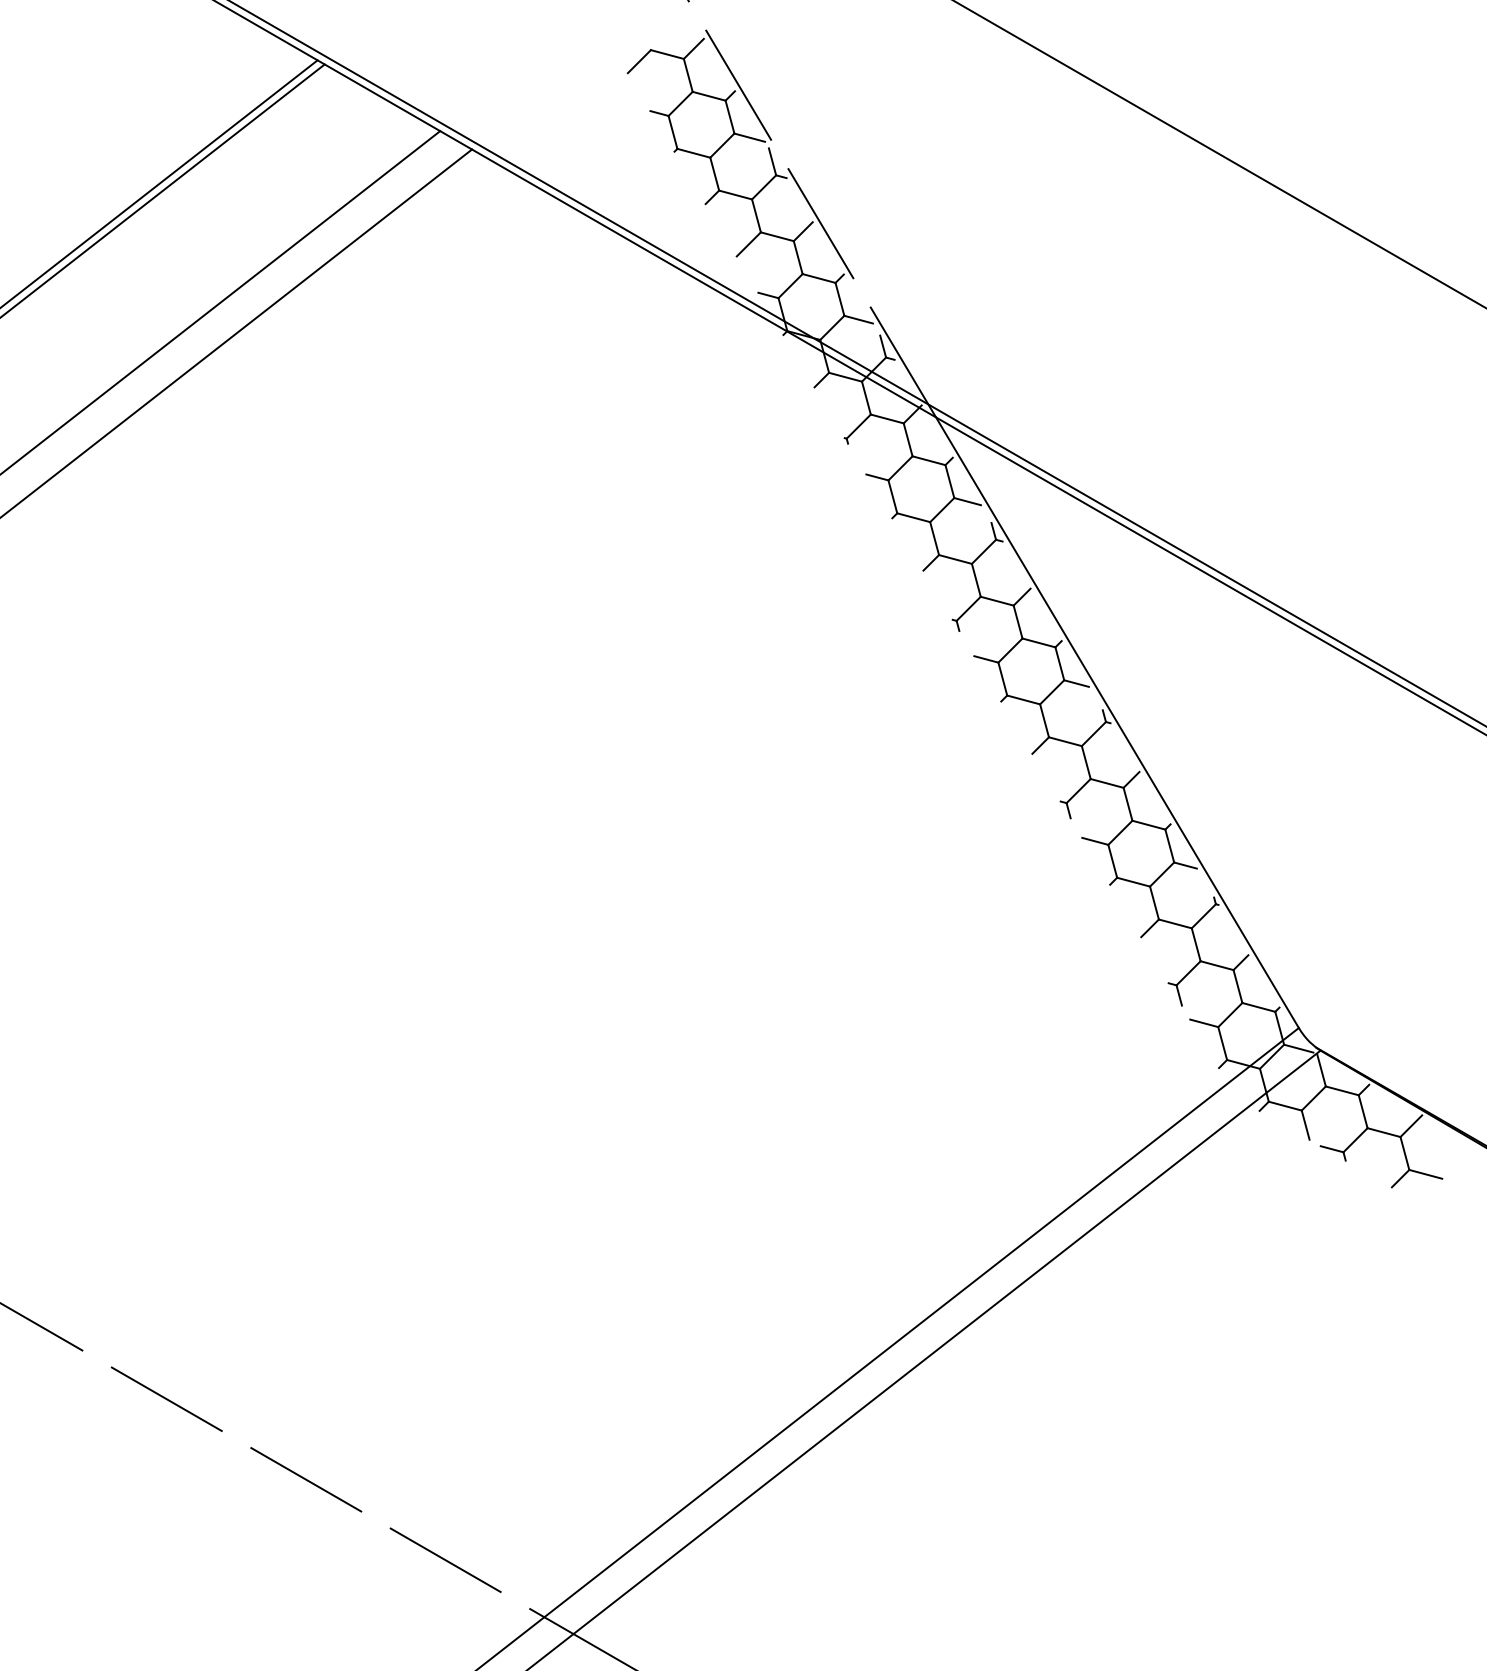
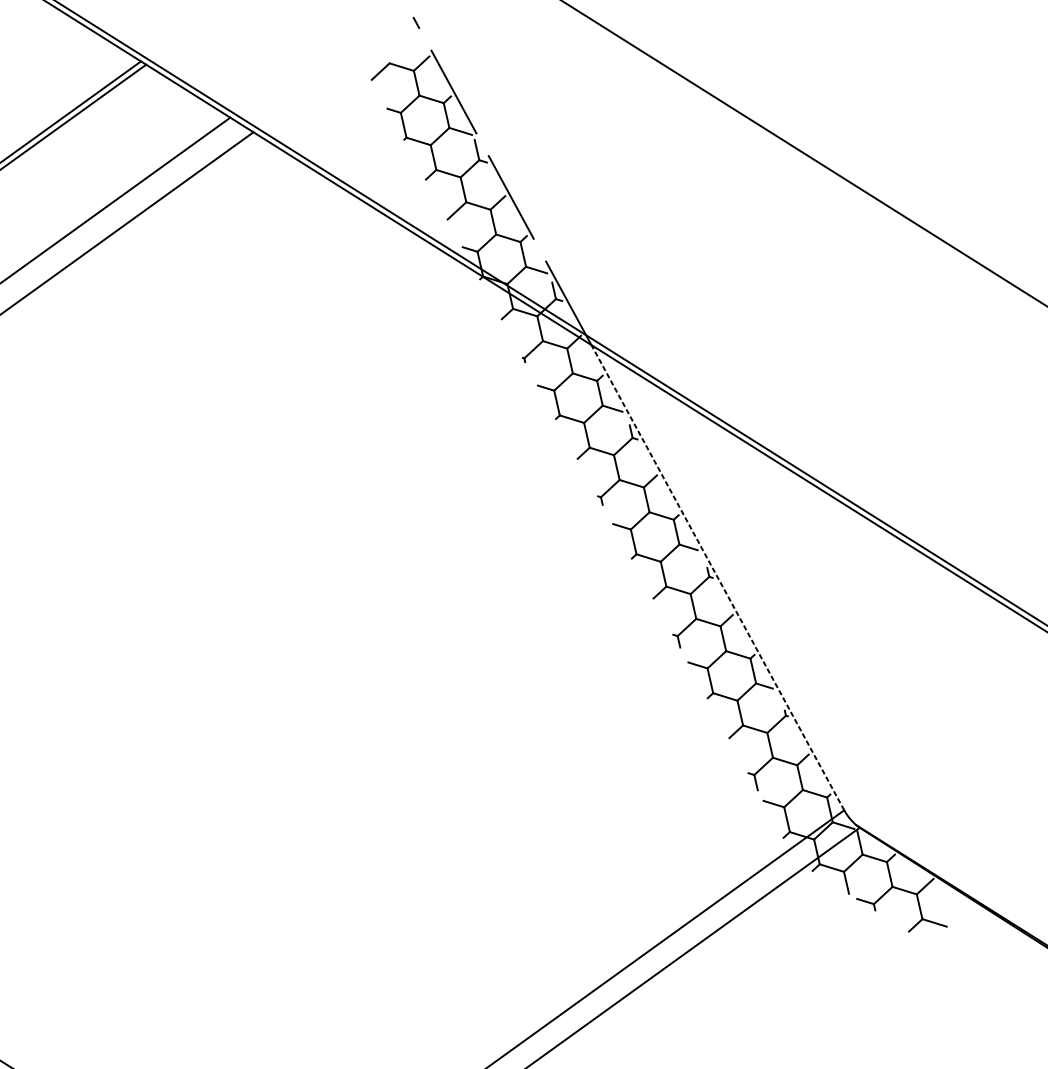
line: (1117, 722) -> (717, 577), solid -> dashed

